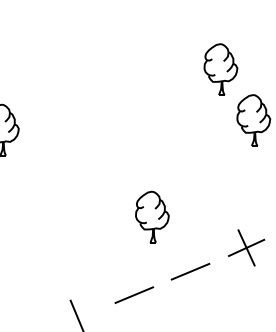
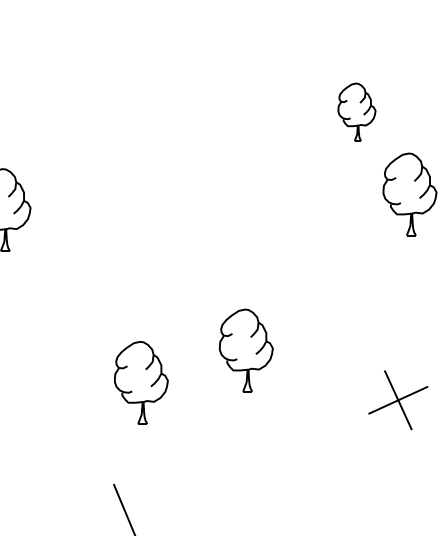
part: (220, 69) -> (356, 112), size x0.7
part: (87, 236) -> (141, 381), added
line: (190, 271) -> (307, 438), removed
line: (134, 294) -> (217, 475), removed

